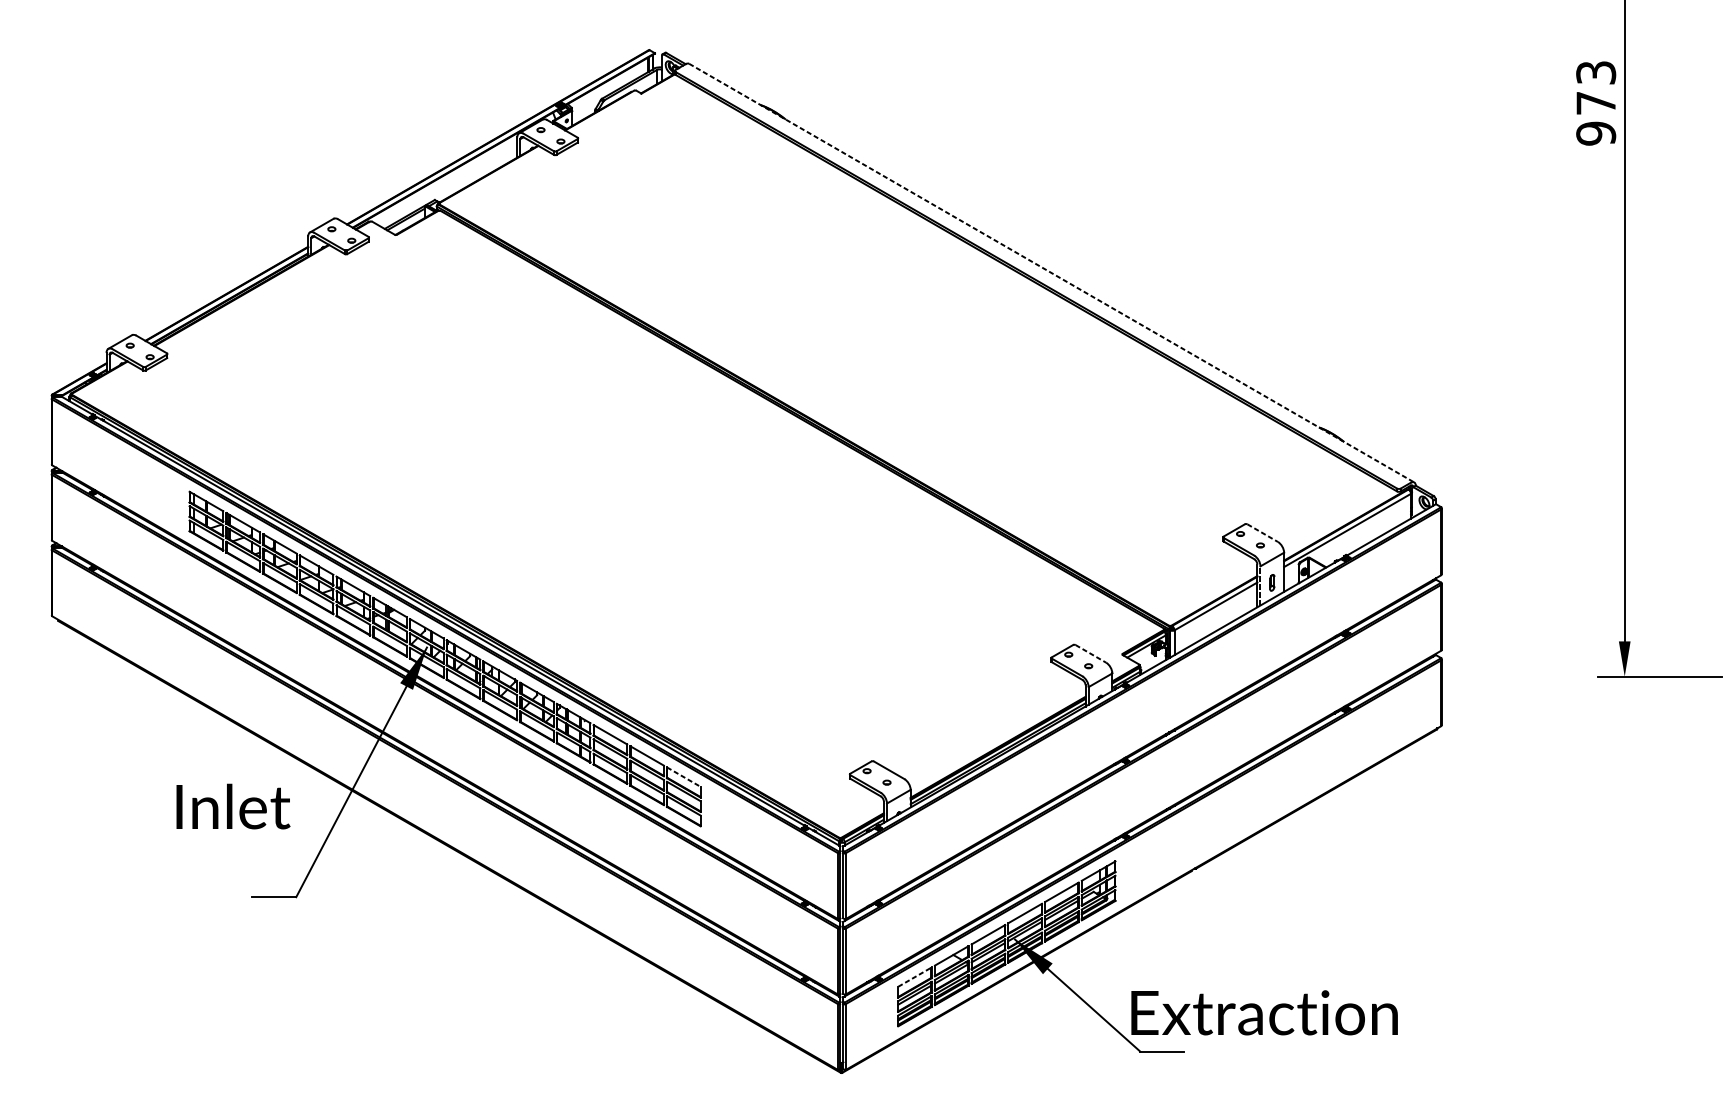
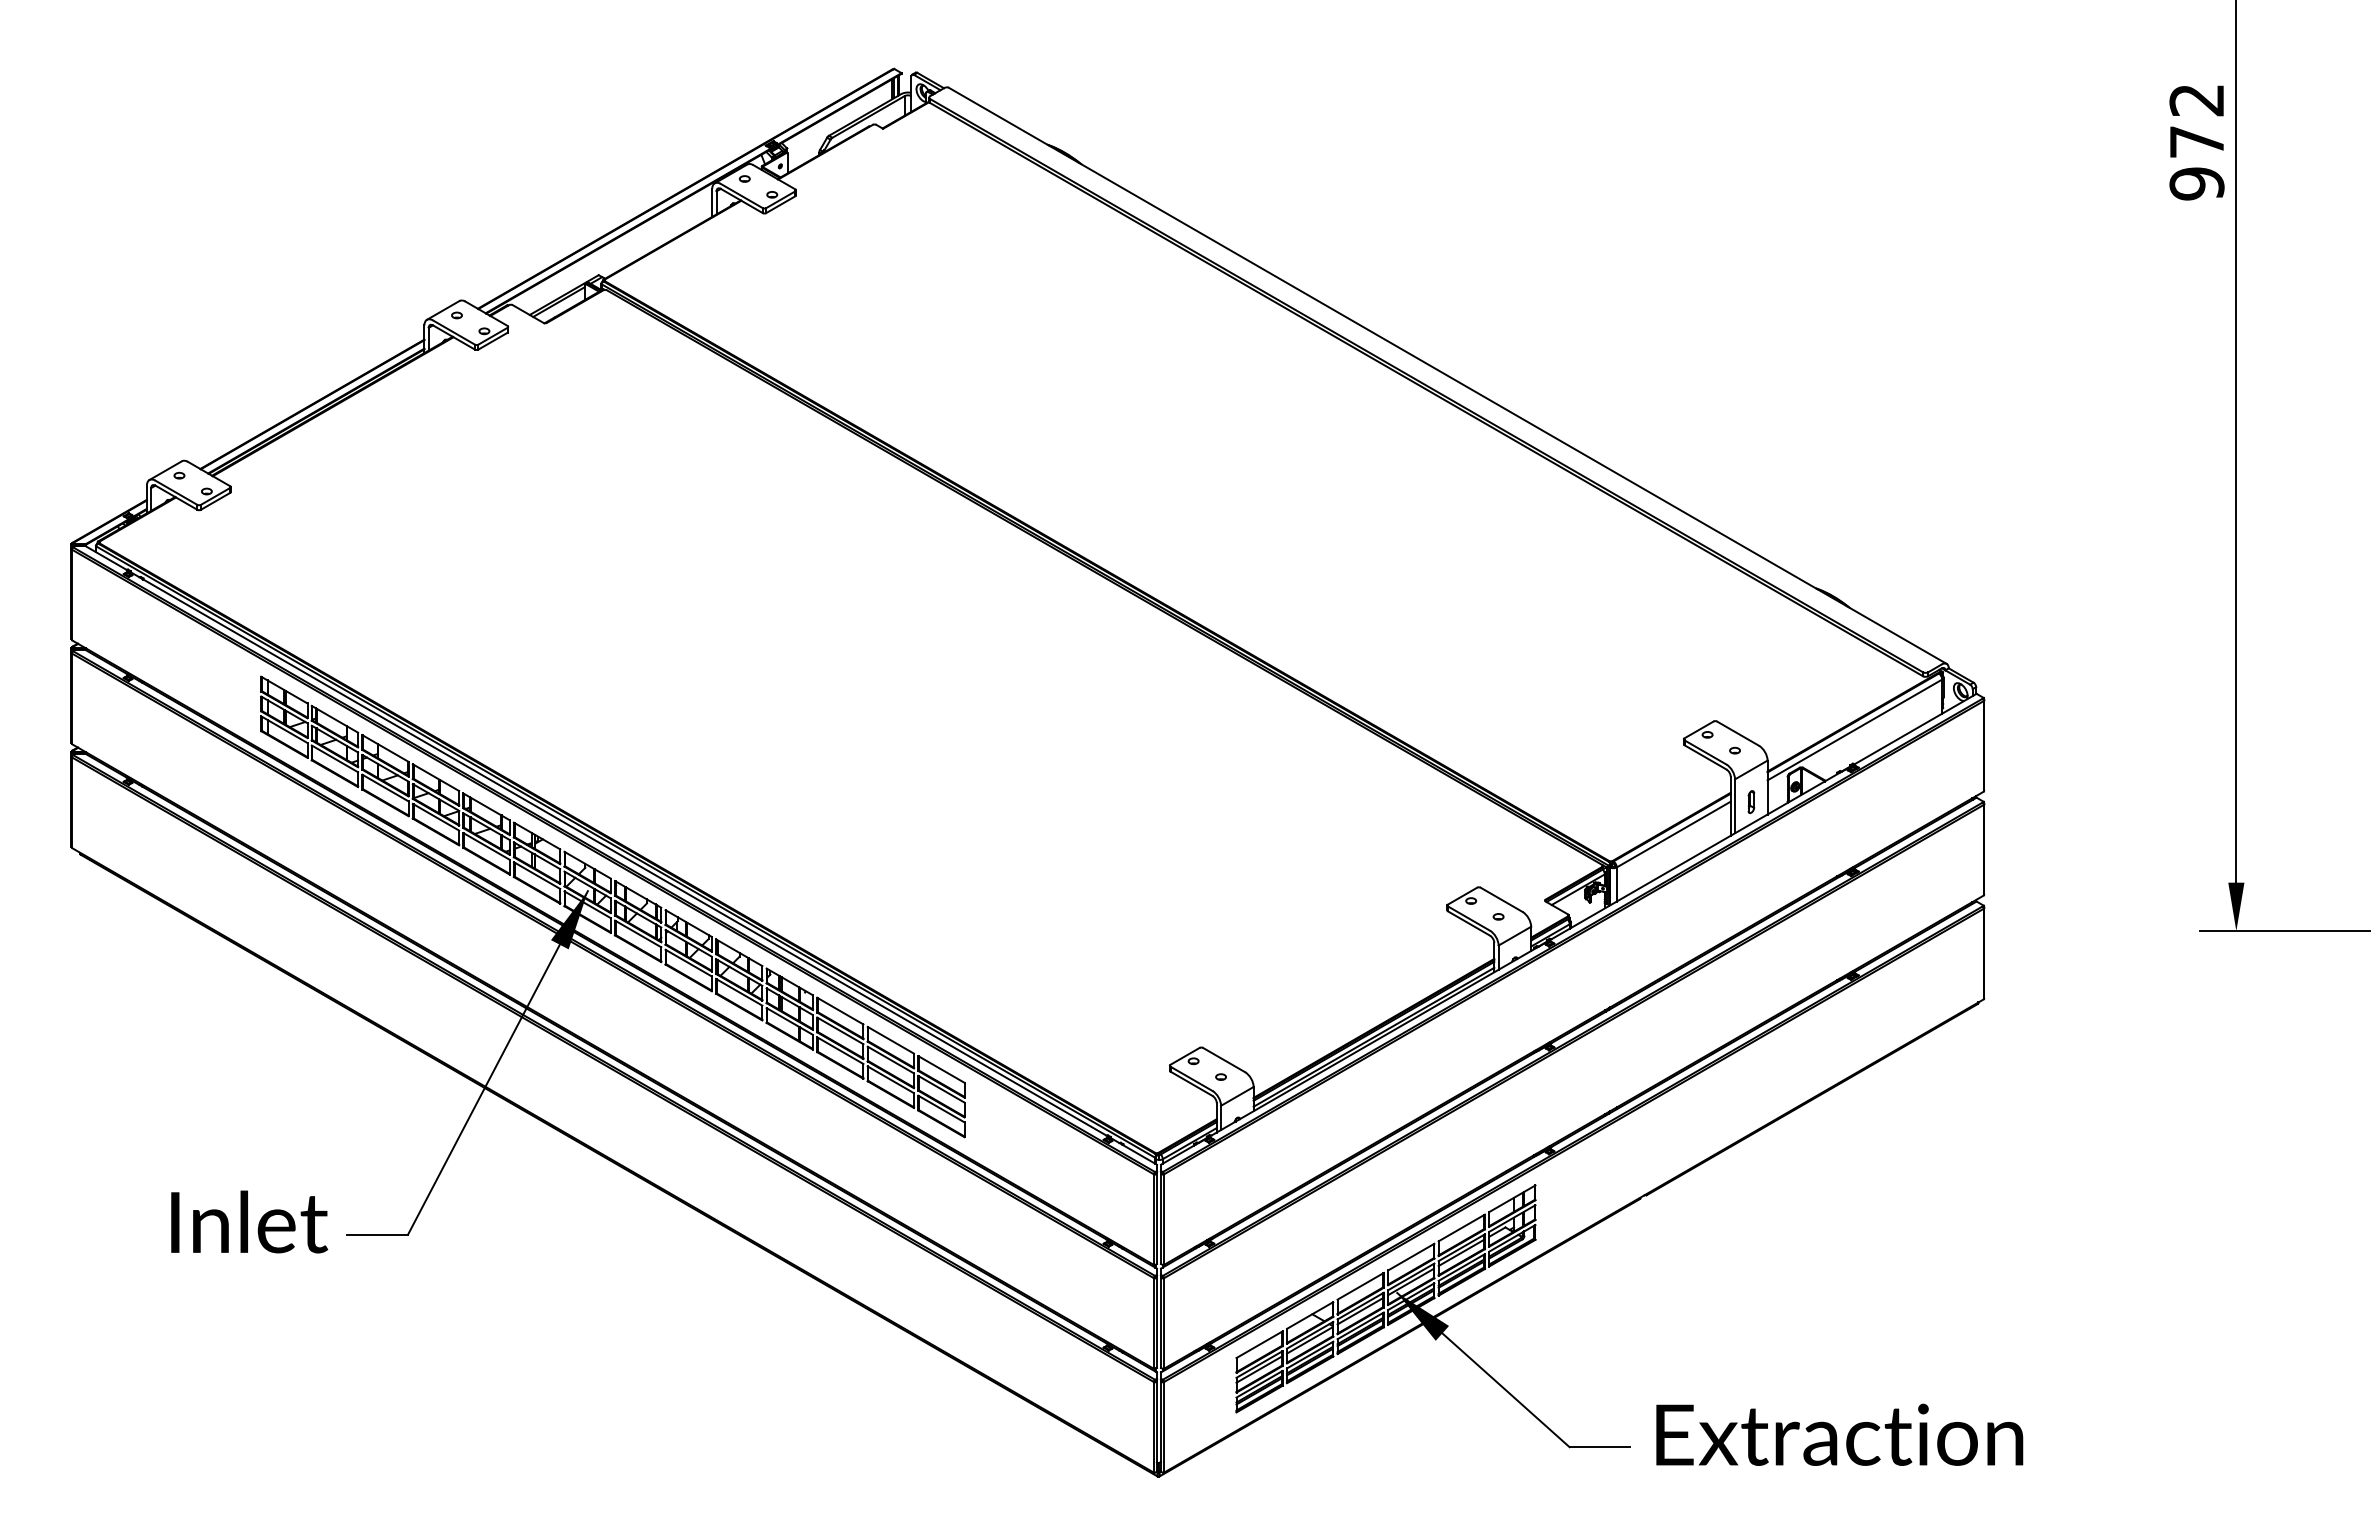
text: (1595, 73) -> (2196, 100), 973 -> 972
line: (1052, 273) -> (1448, 376), dashed -> solid
line: (1262, 533) -> (1738, 733), dashed -> solid
line: (1260, 586) -> (1735, 806), dashed -> solid
line: (1091, 654) -> (1502, 900), dashed -> solid
line: (683, 777) -> (941, 1069), dashed -> solid
text: (233, 806) -> (249, 1221), moved
line: (914, 976) -> (1259, 1344), dashed -> solid
text: (1264, 1012) -> (1839, 1434), moved

